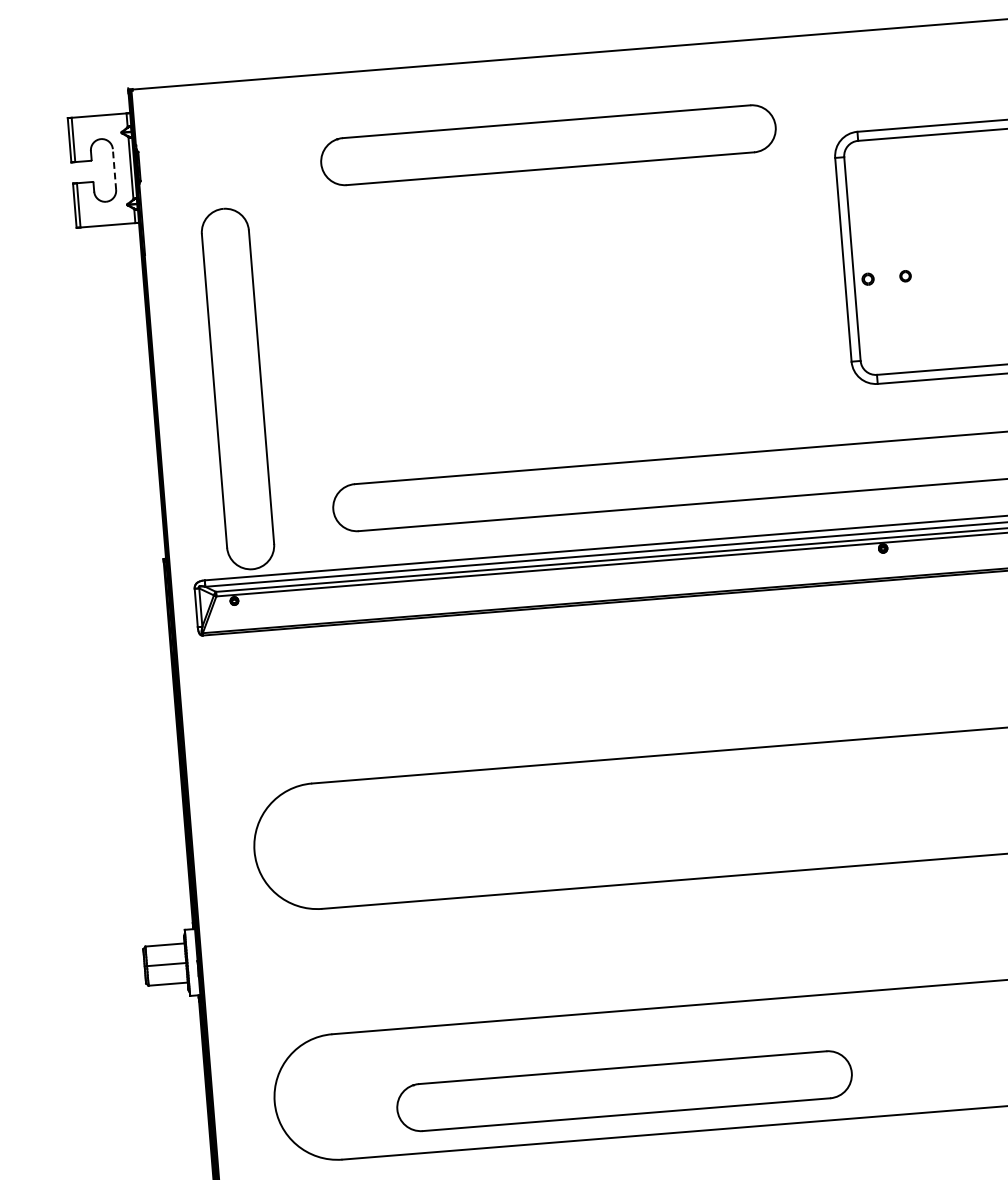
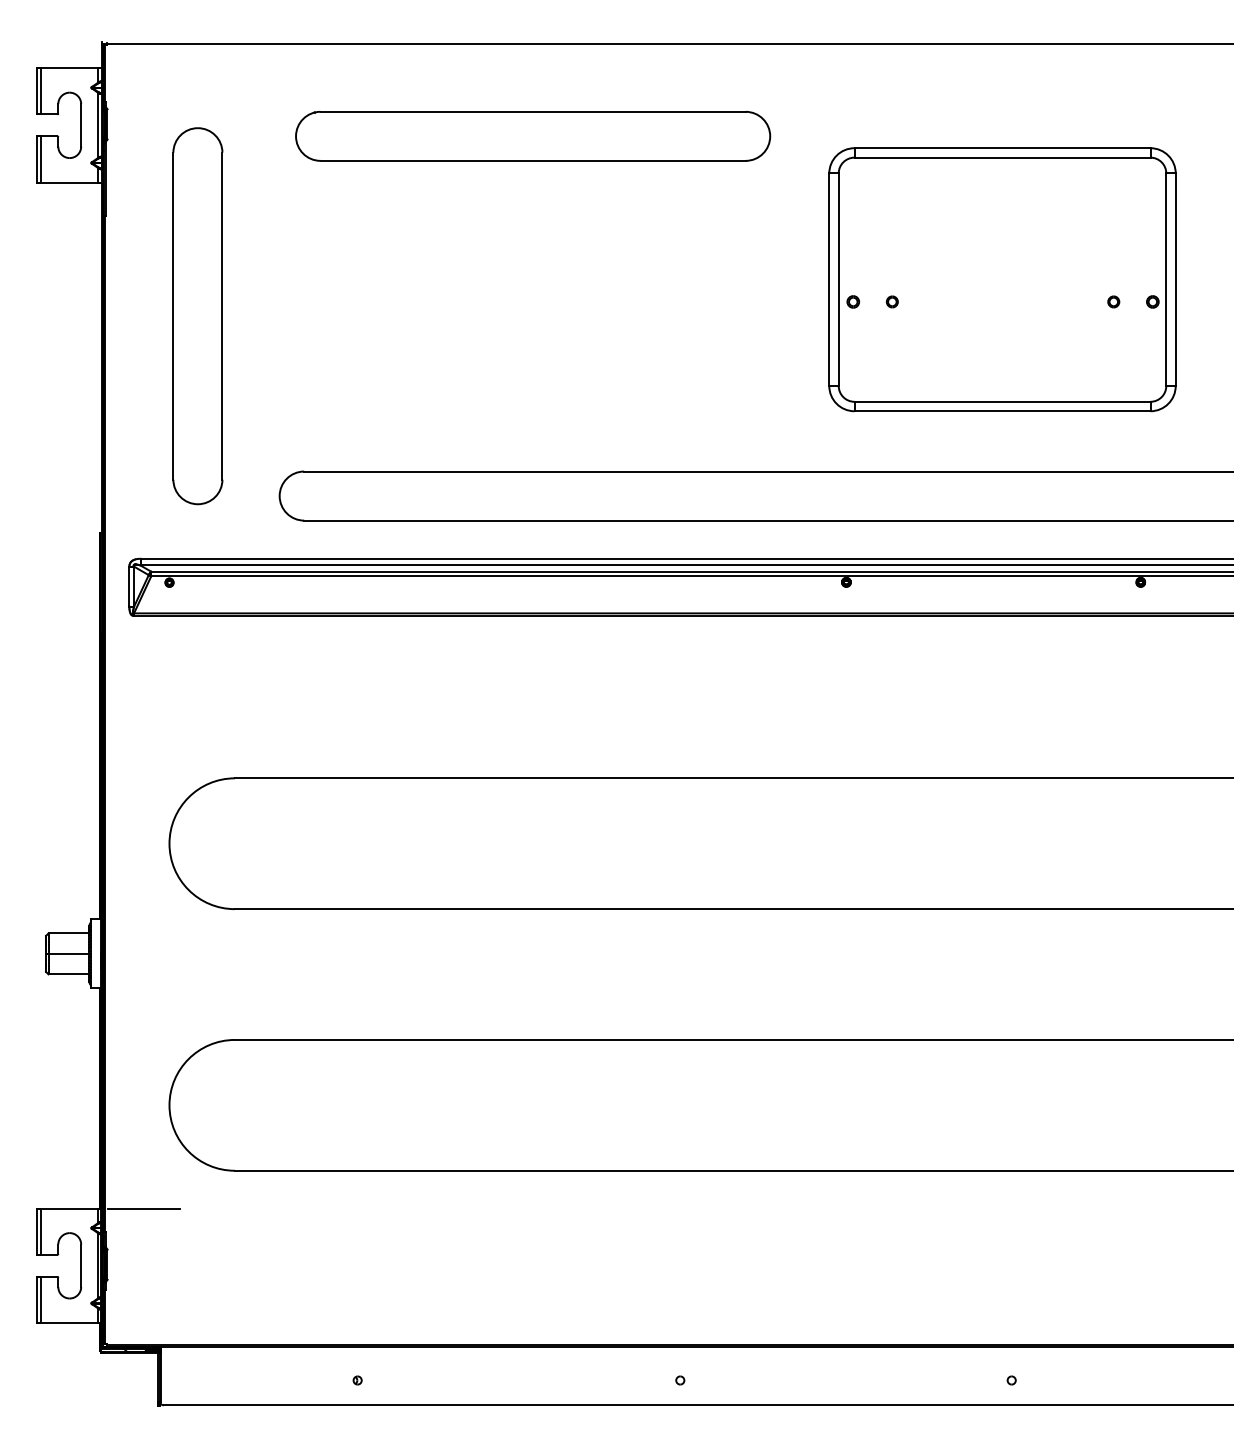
line: (114, 168) -> (81, 124), dashed -> solid
part: (237, 389) -> (197, 316), moved
part: (624, 1091) -> (533, 1123), removed

